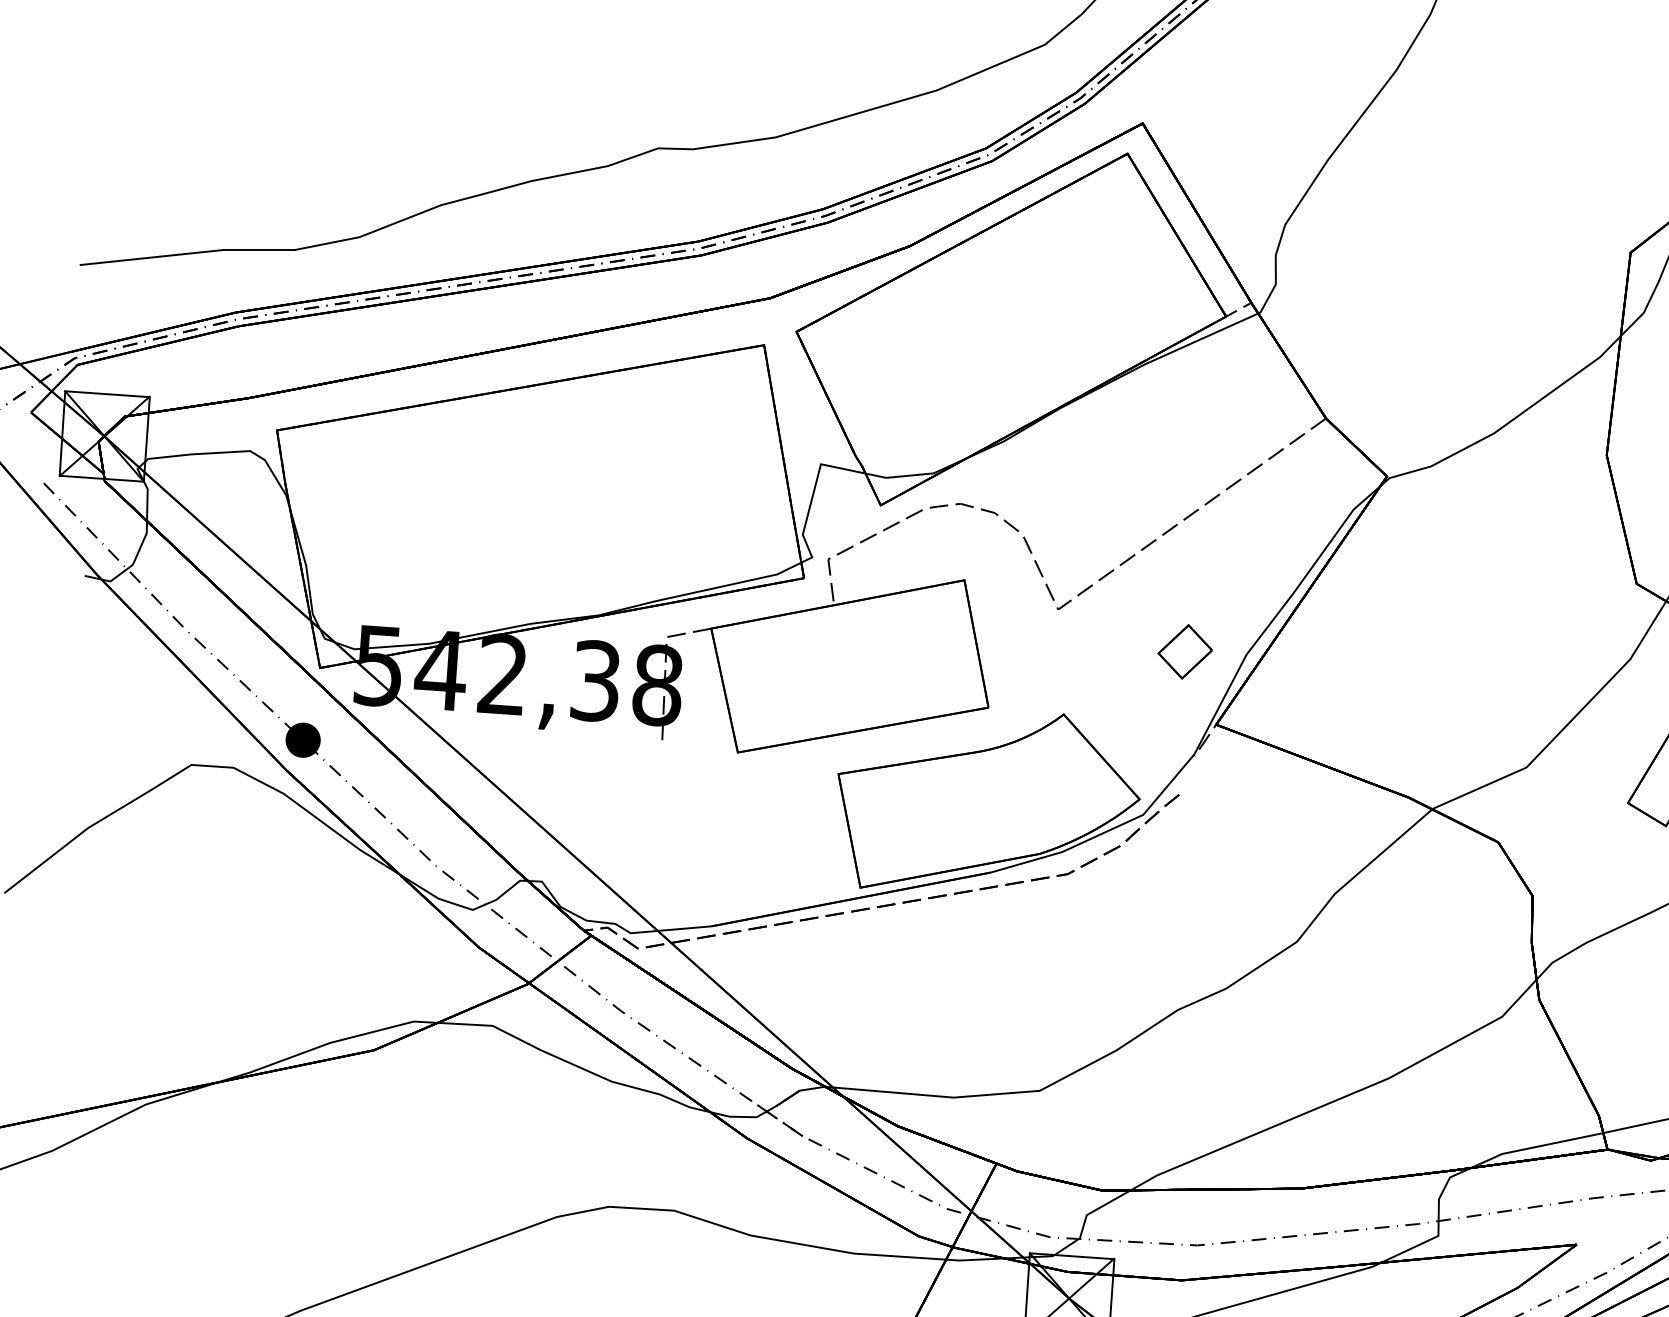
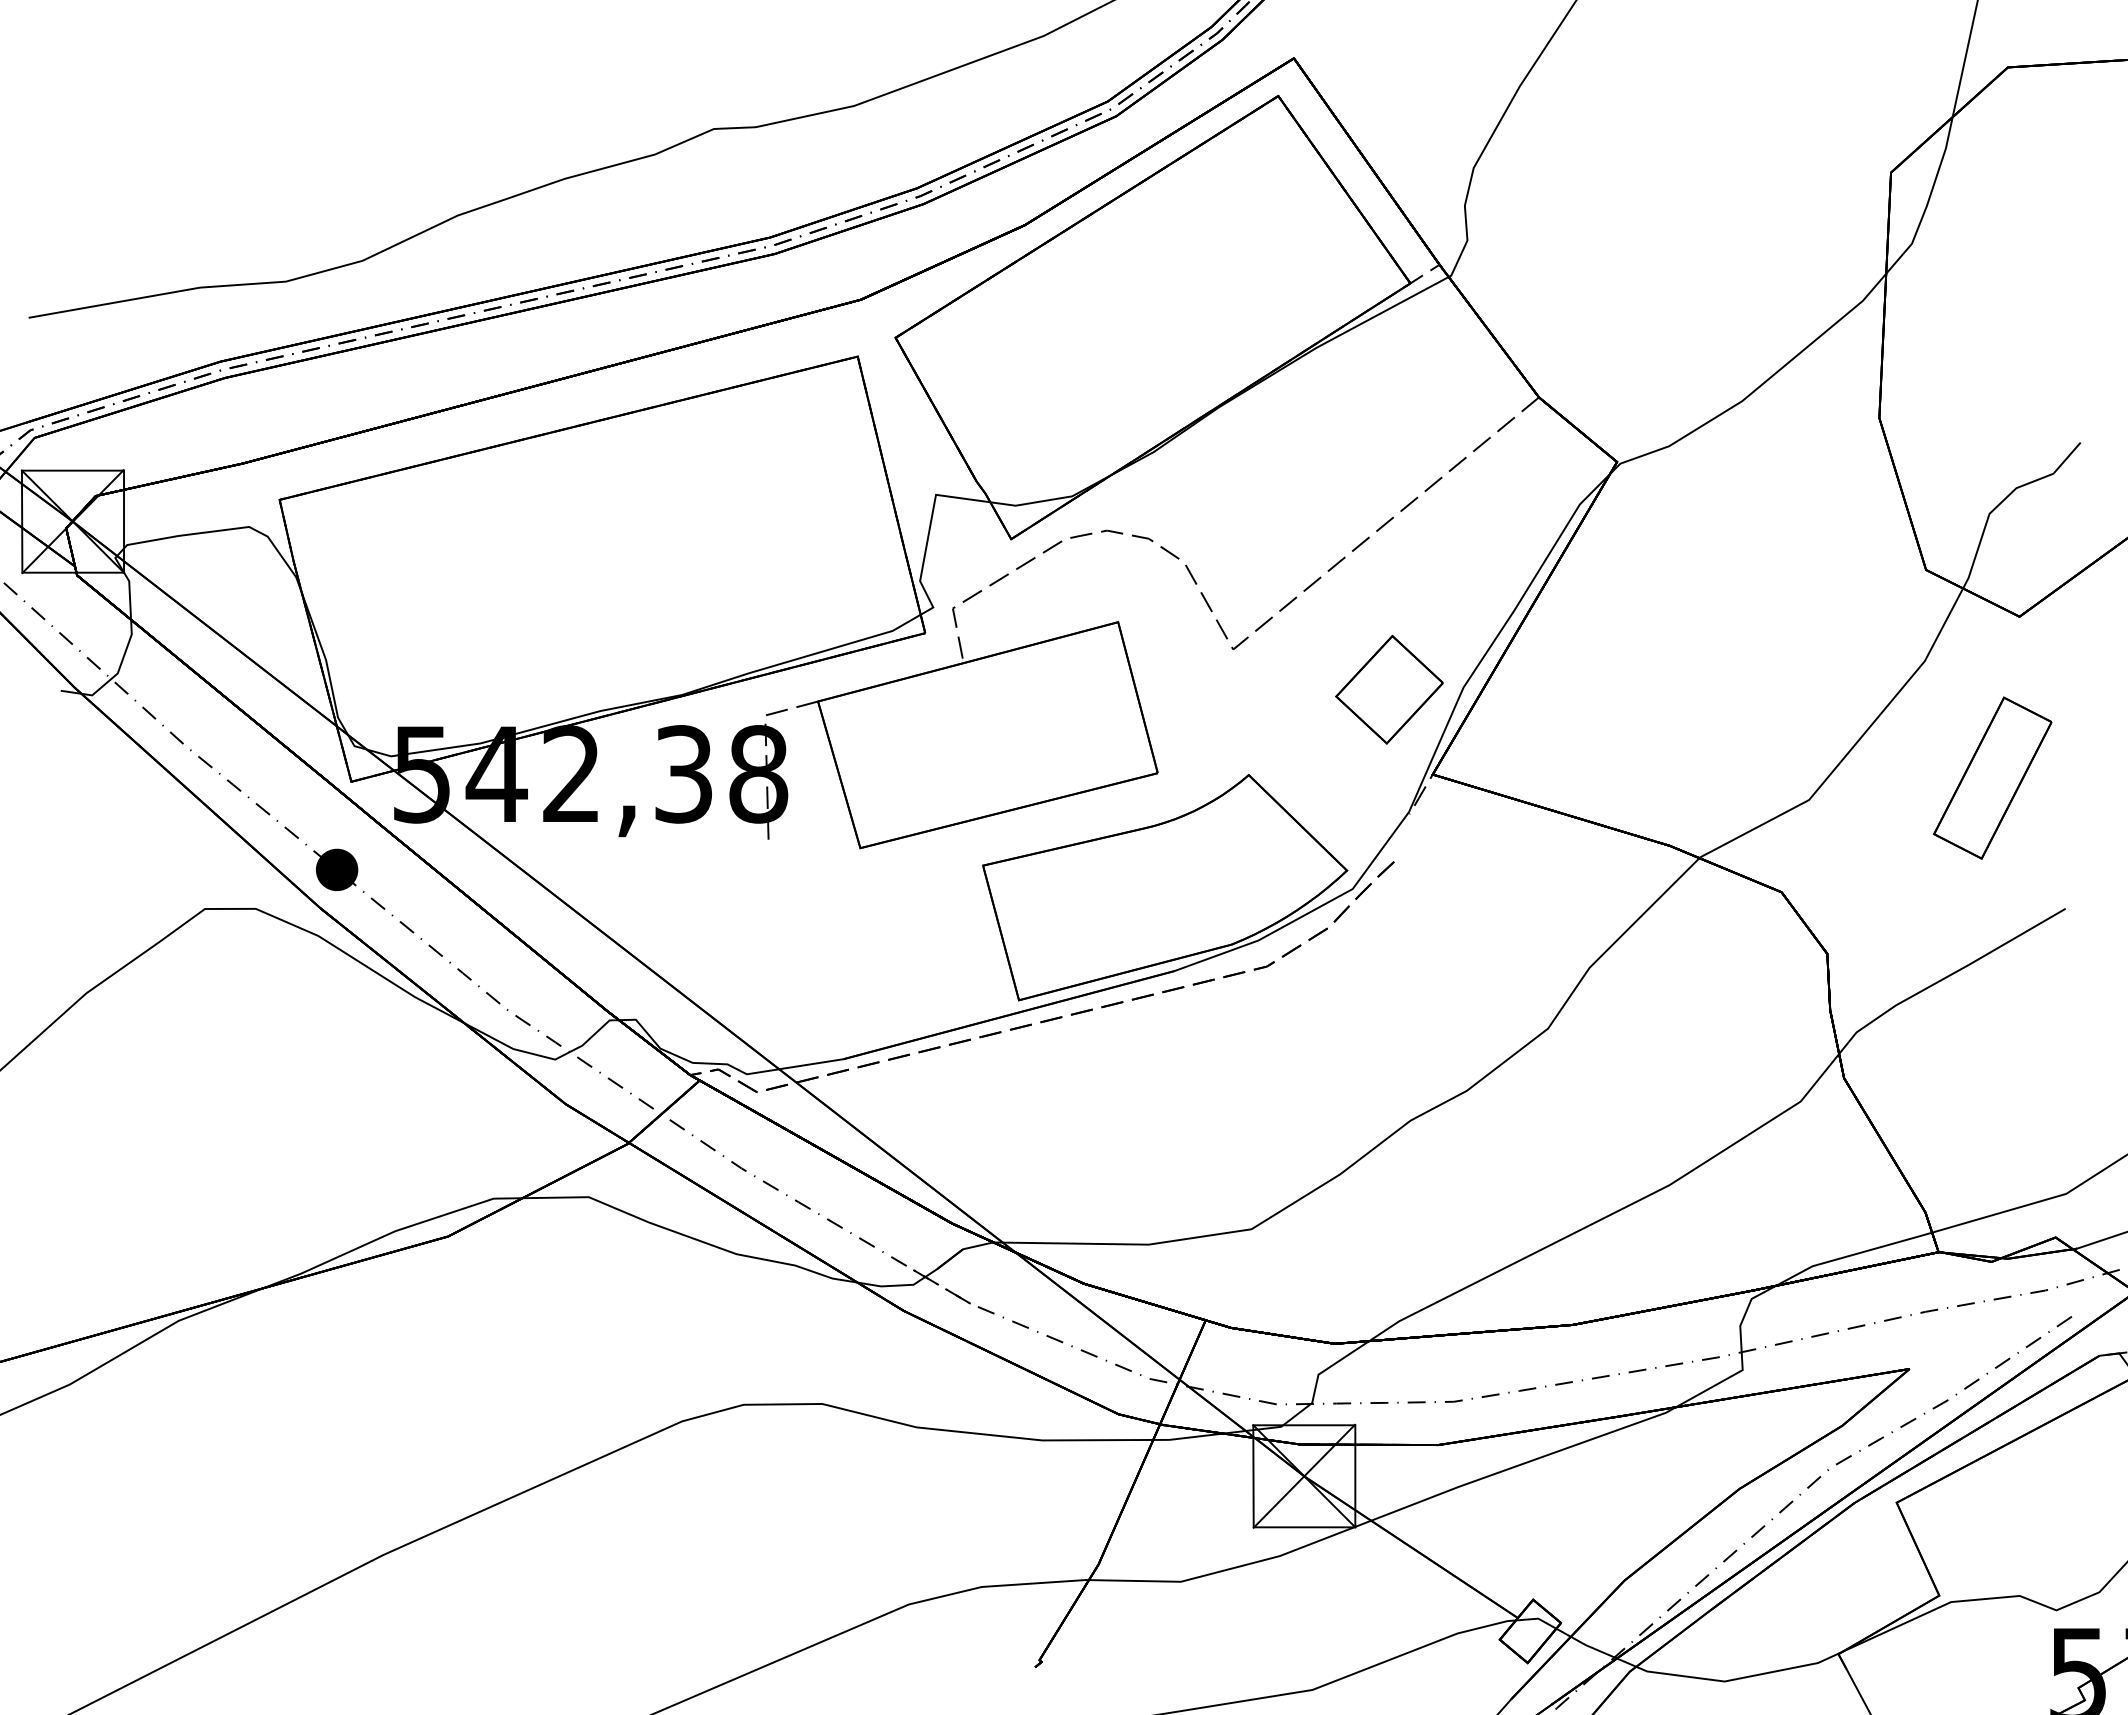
part: (1185, 651) -> (1389, 689), size x1.67

